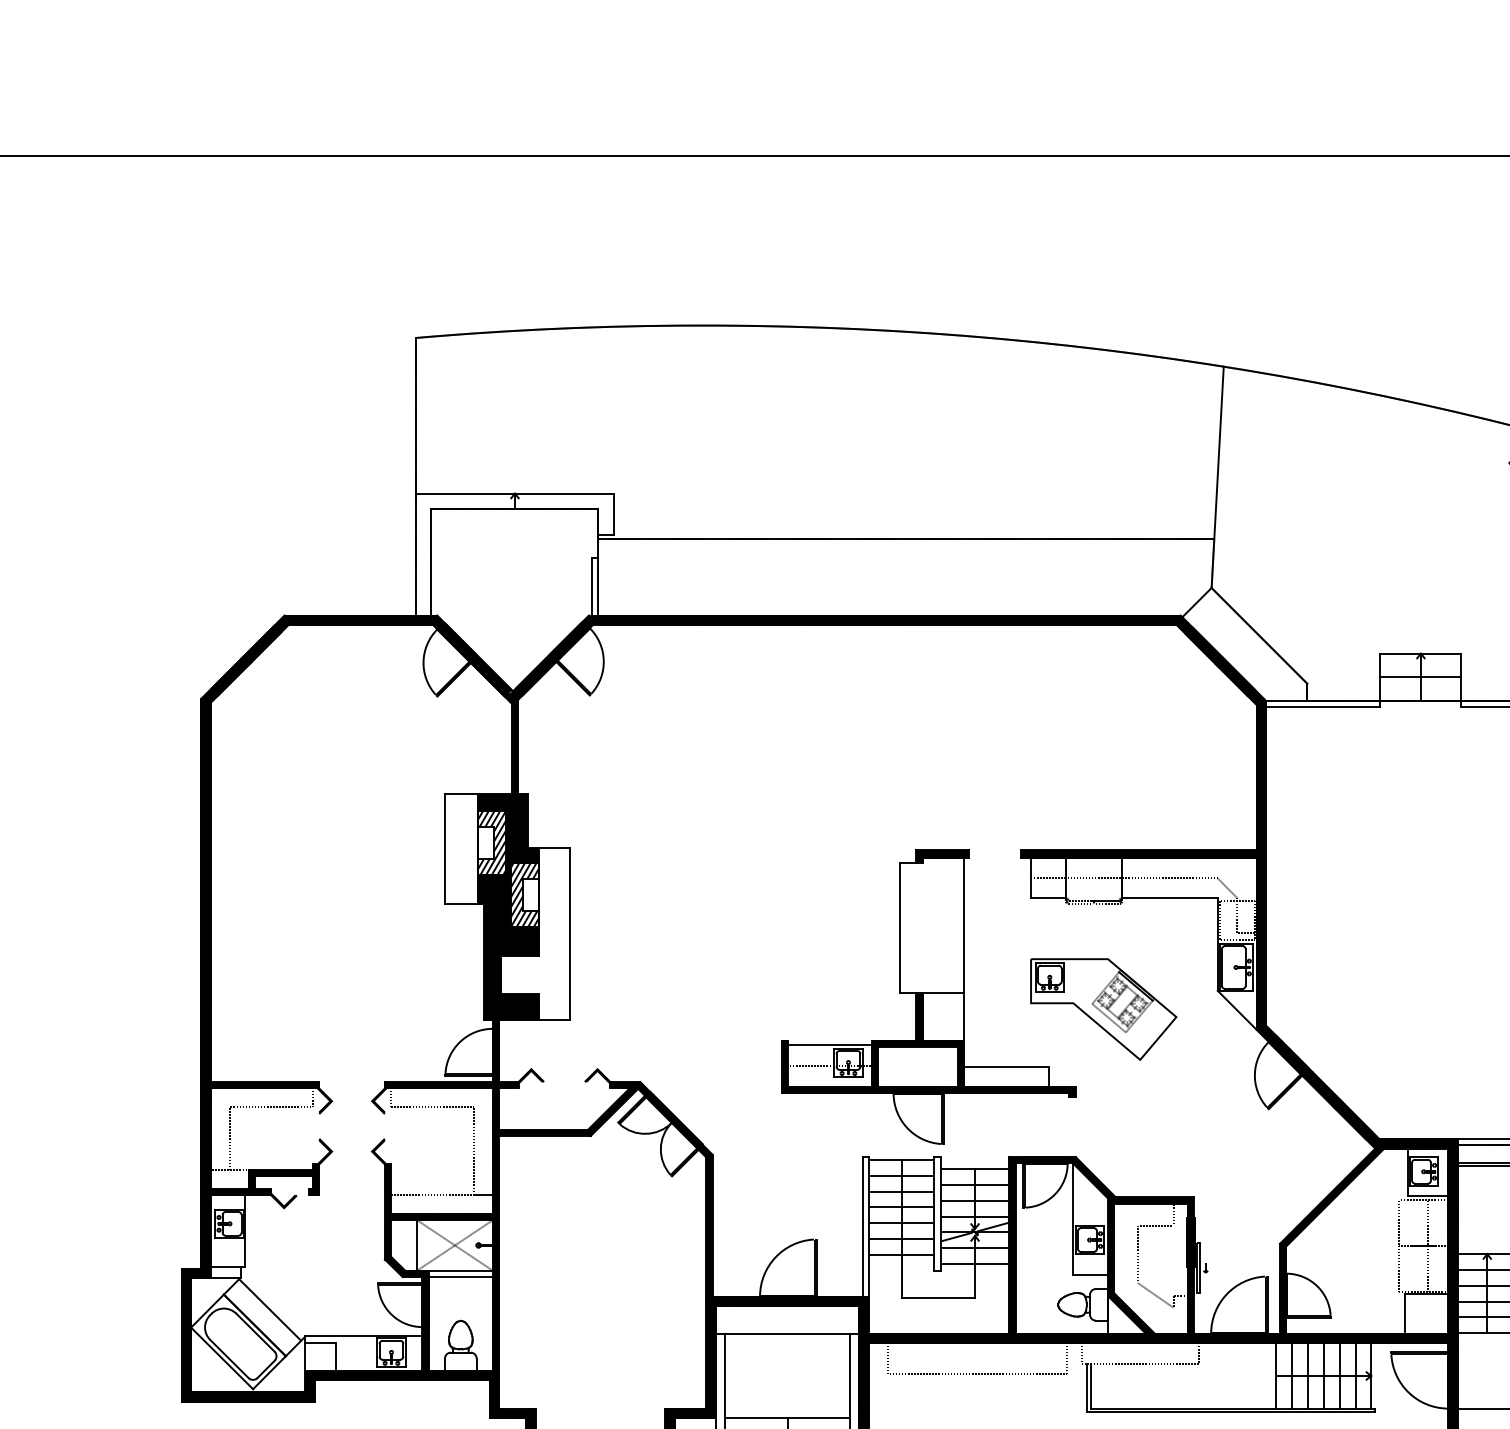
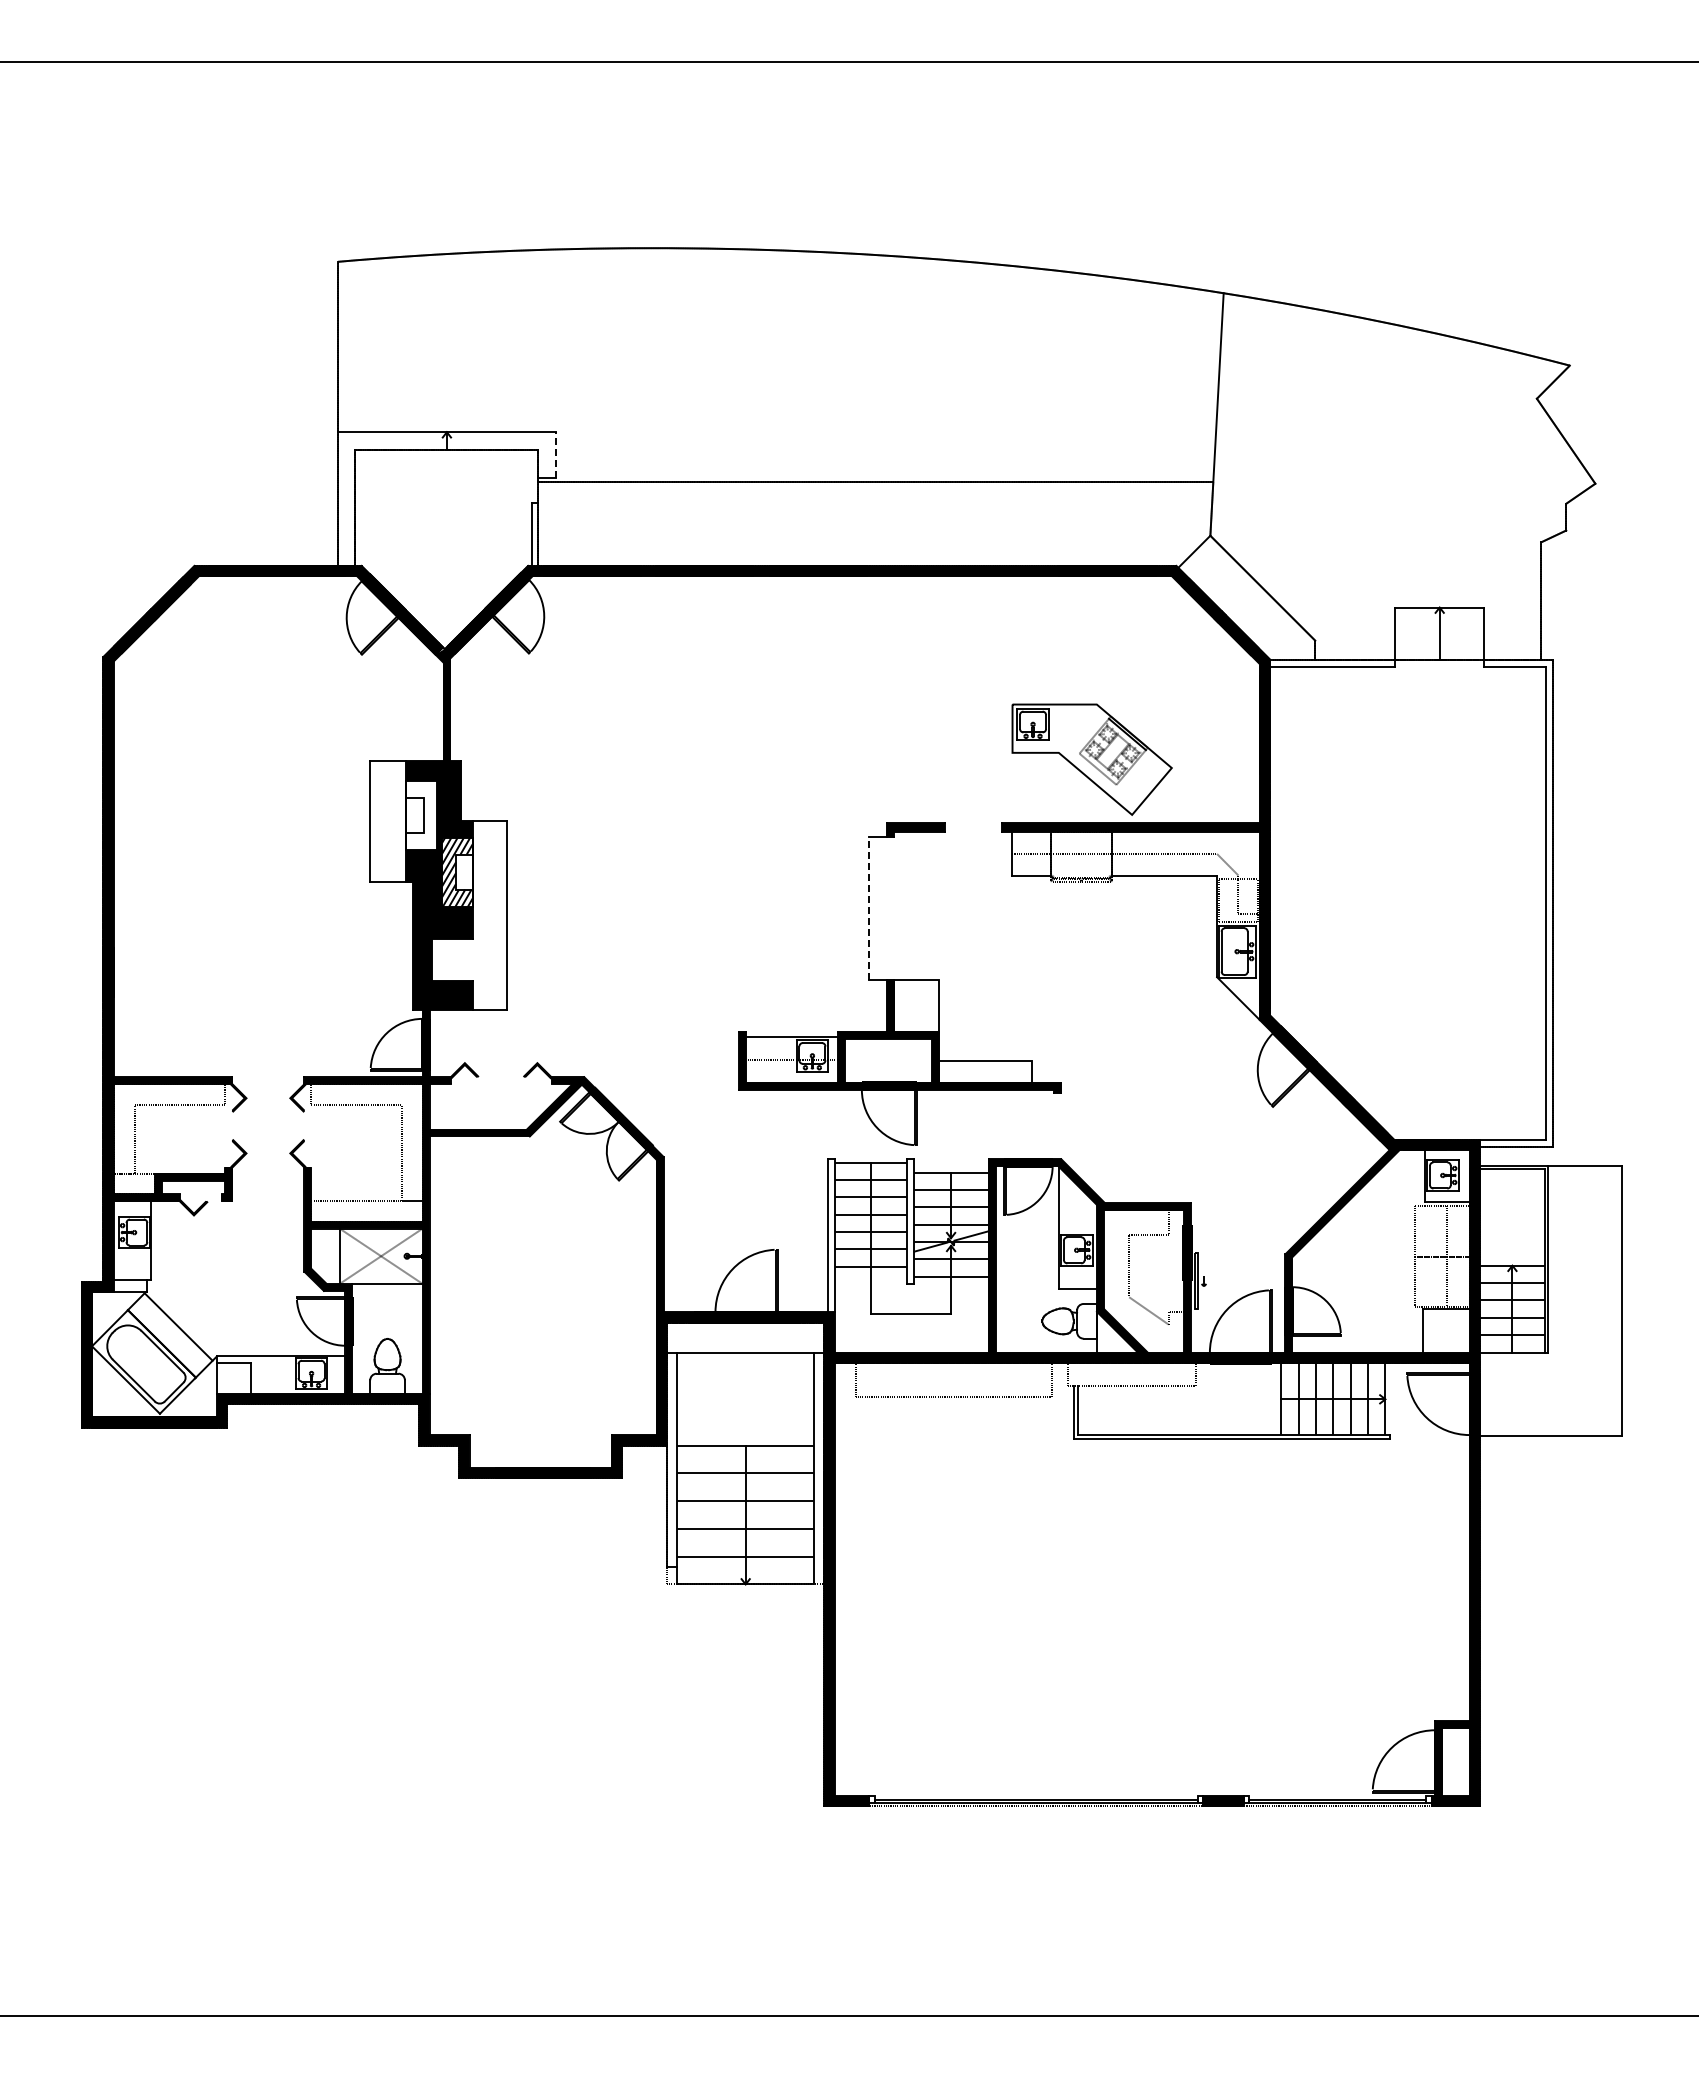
line: (614, 514) -> (555, 455), solid -> dashed
line: (1420, 677) -> (1439, 633), removed
hatch: (491, 843) -> (421, 815), removed
line: (964, 925) -> (939, 905), removed
line: (899, 927) -> (868, 907), solid -> dashed
part: (1103, 1009) -> (1091, 759), moved
line: (460, 1276) -> (387, 1290), removed

